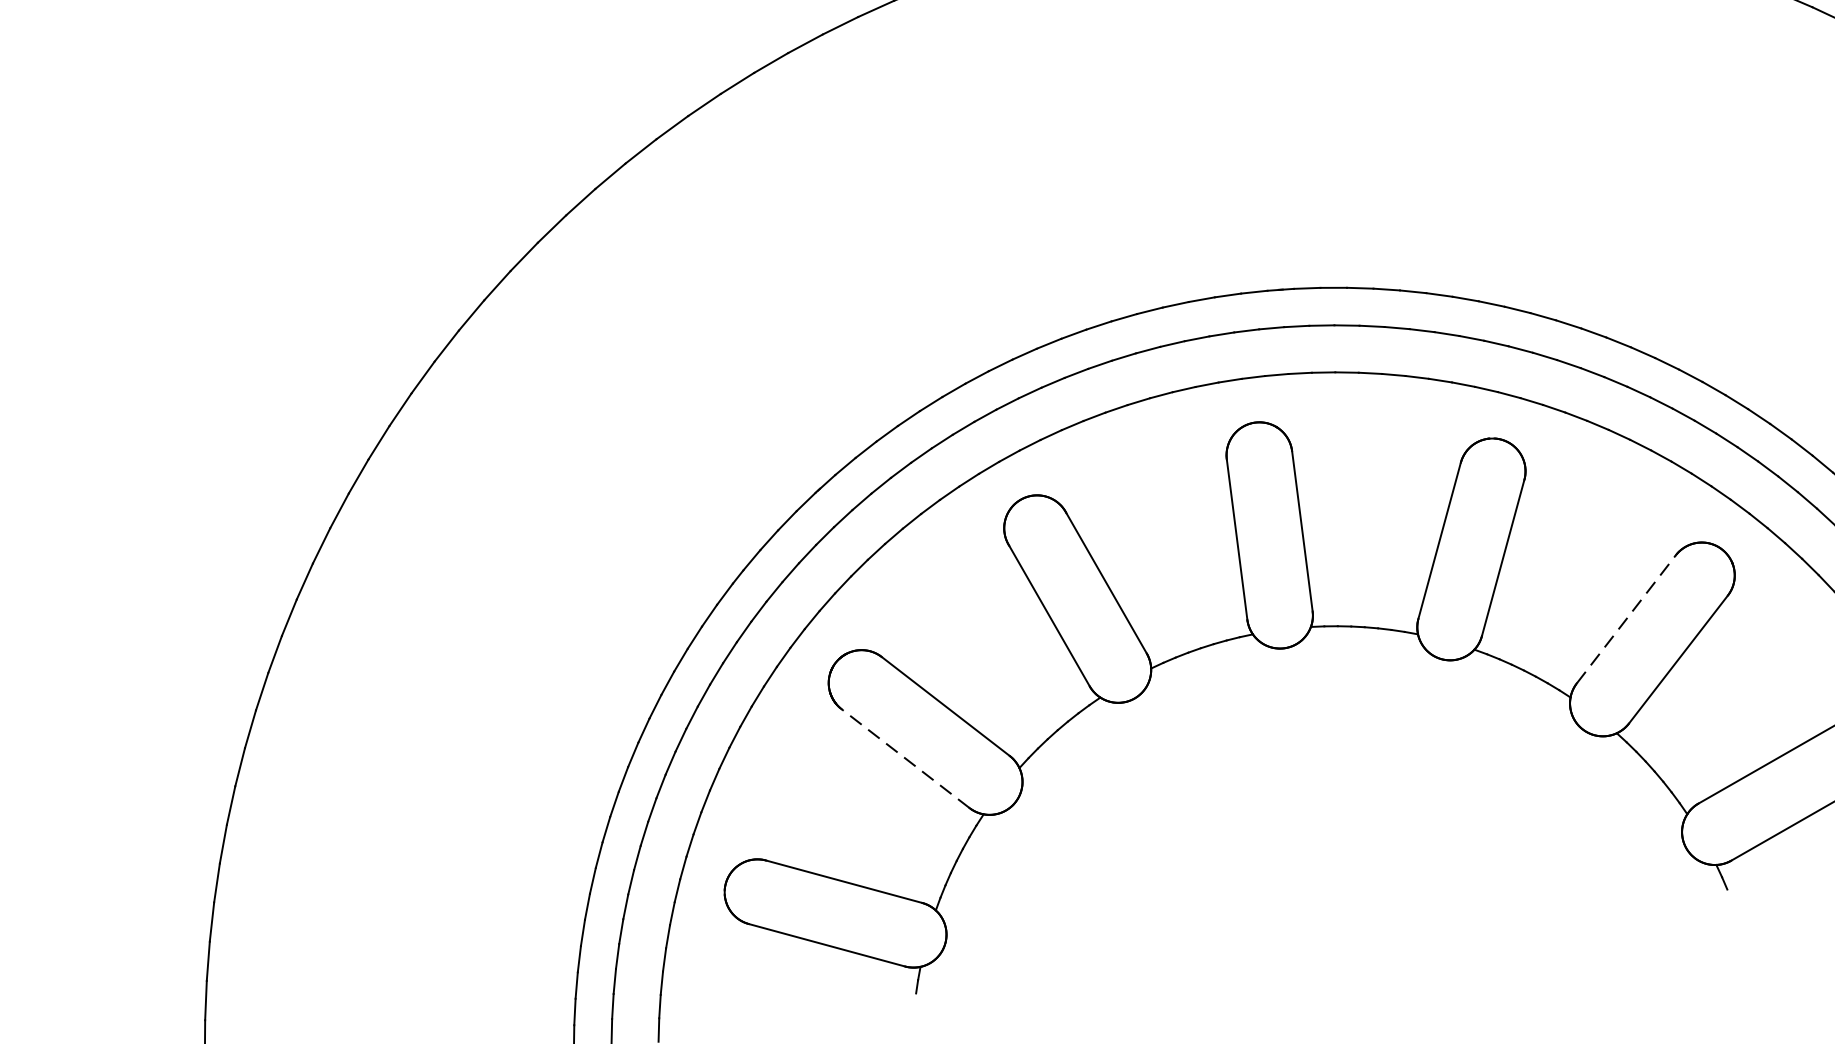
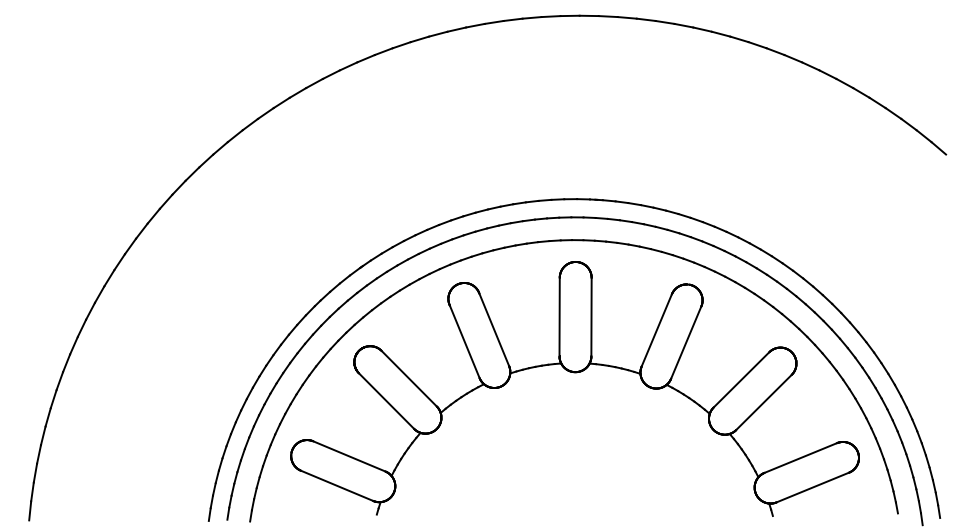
line: (1626, 618) -> (741, 379), dashed -> solid
line: (905, 757) -> (386, 400), dashed -> solid

